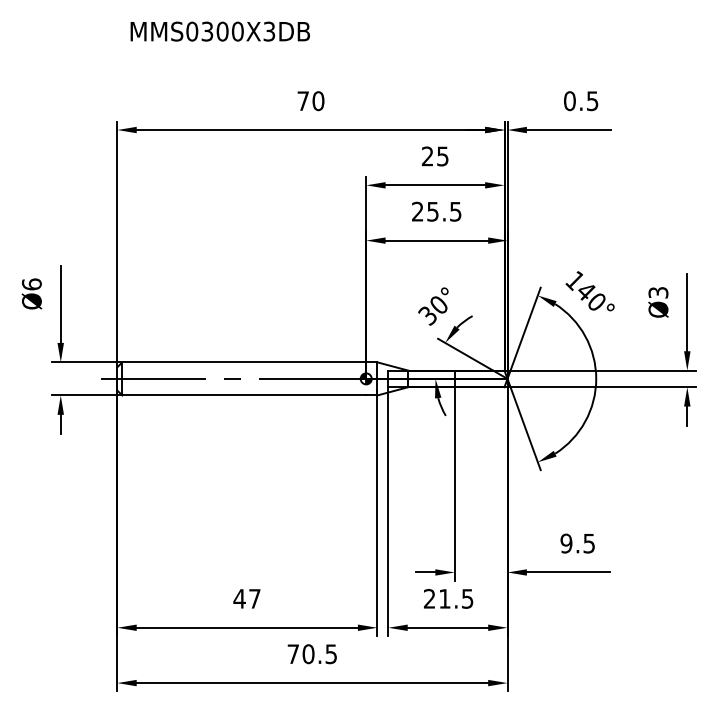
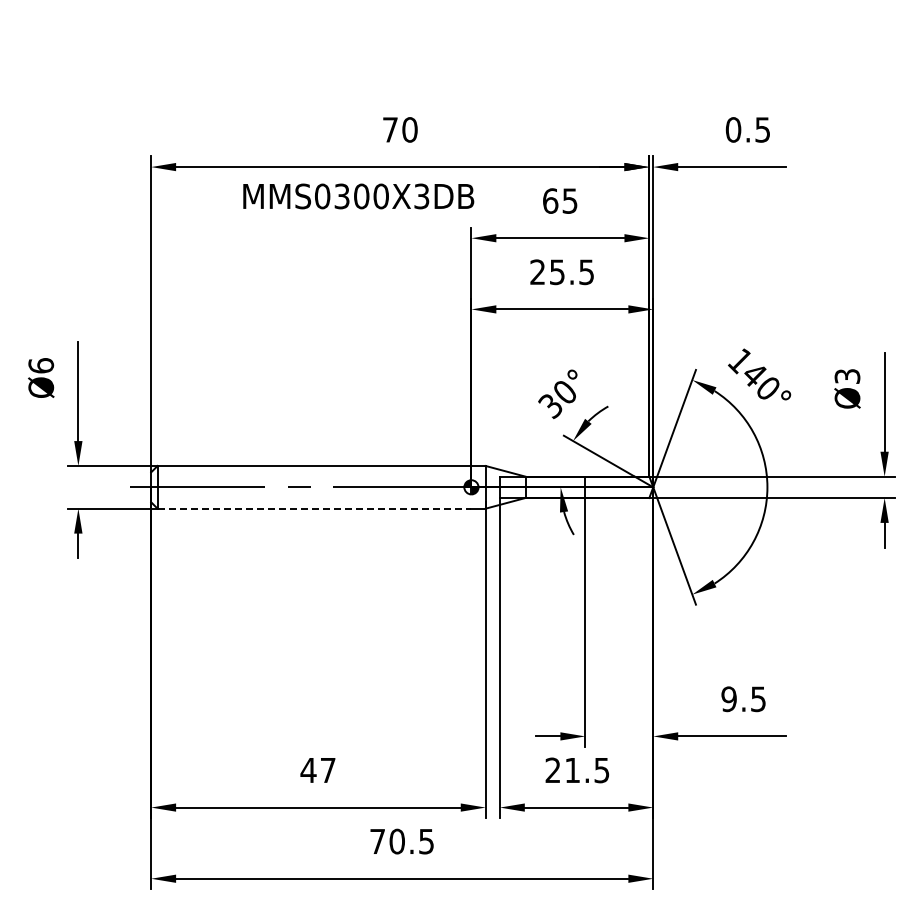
text: (220, 31) -> (358, 196), moved
text: (427, 156) -> (550, 200), 25 -> 65
line: (244, 395) -> (314, 508), solid -> dashed

